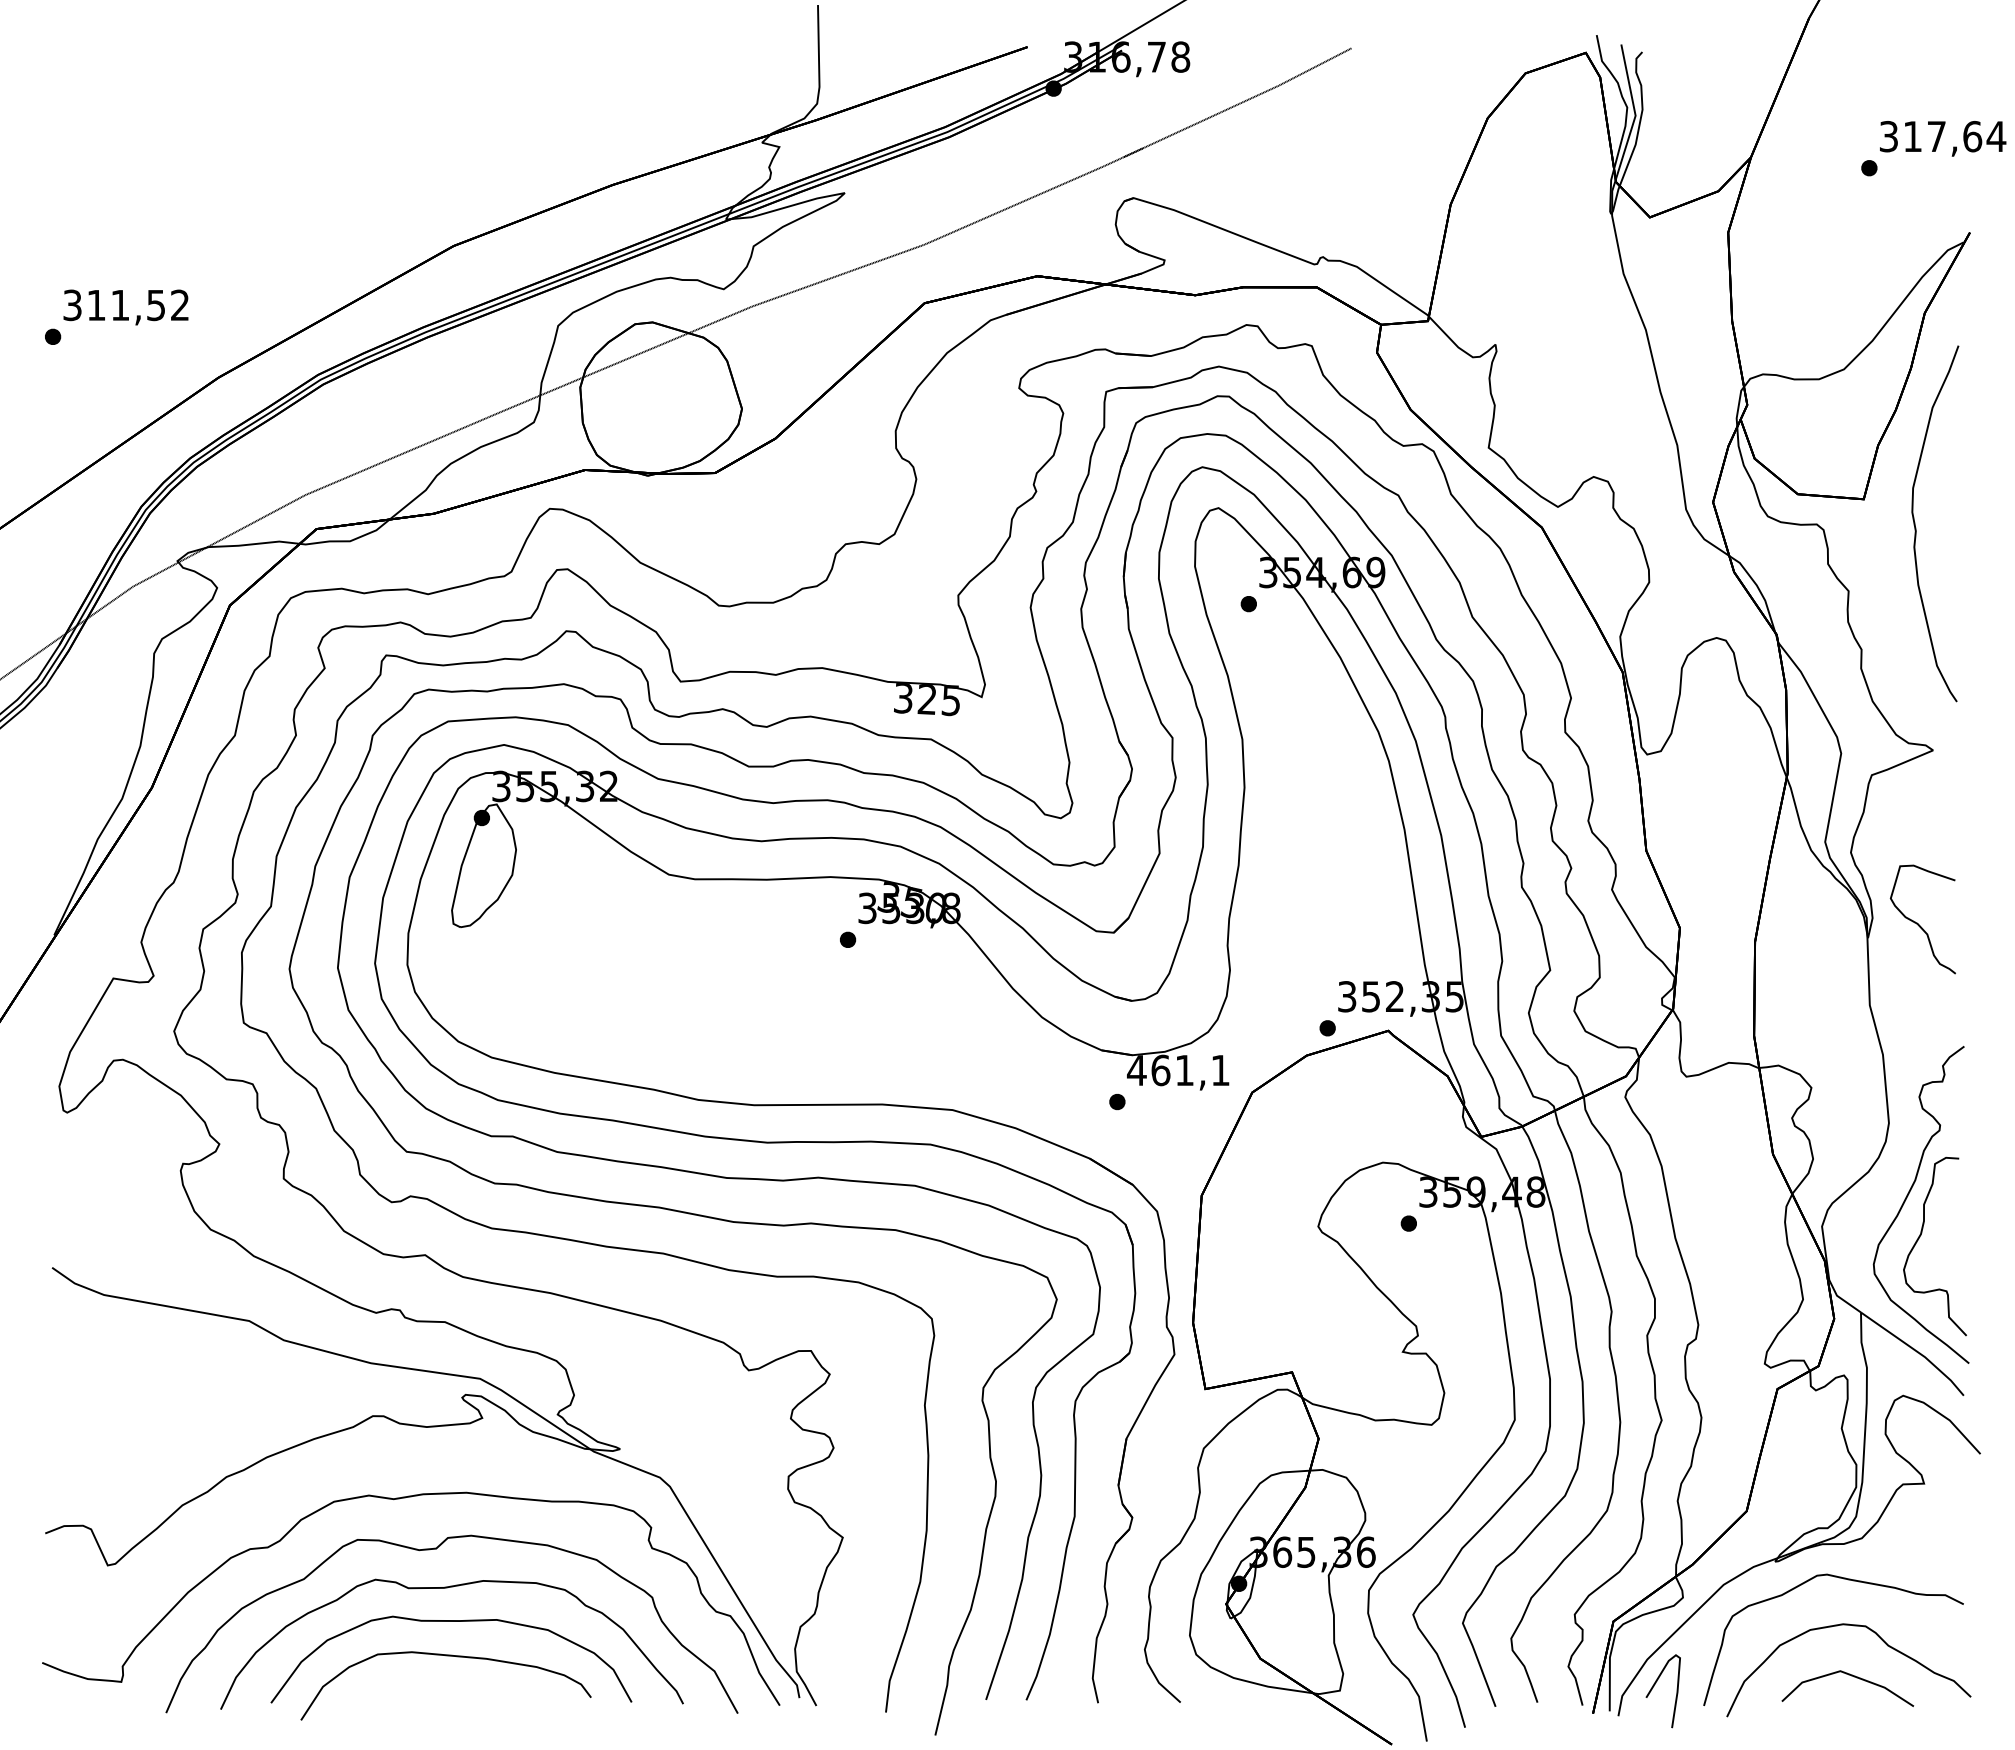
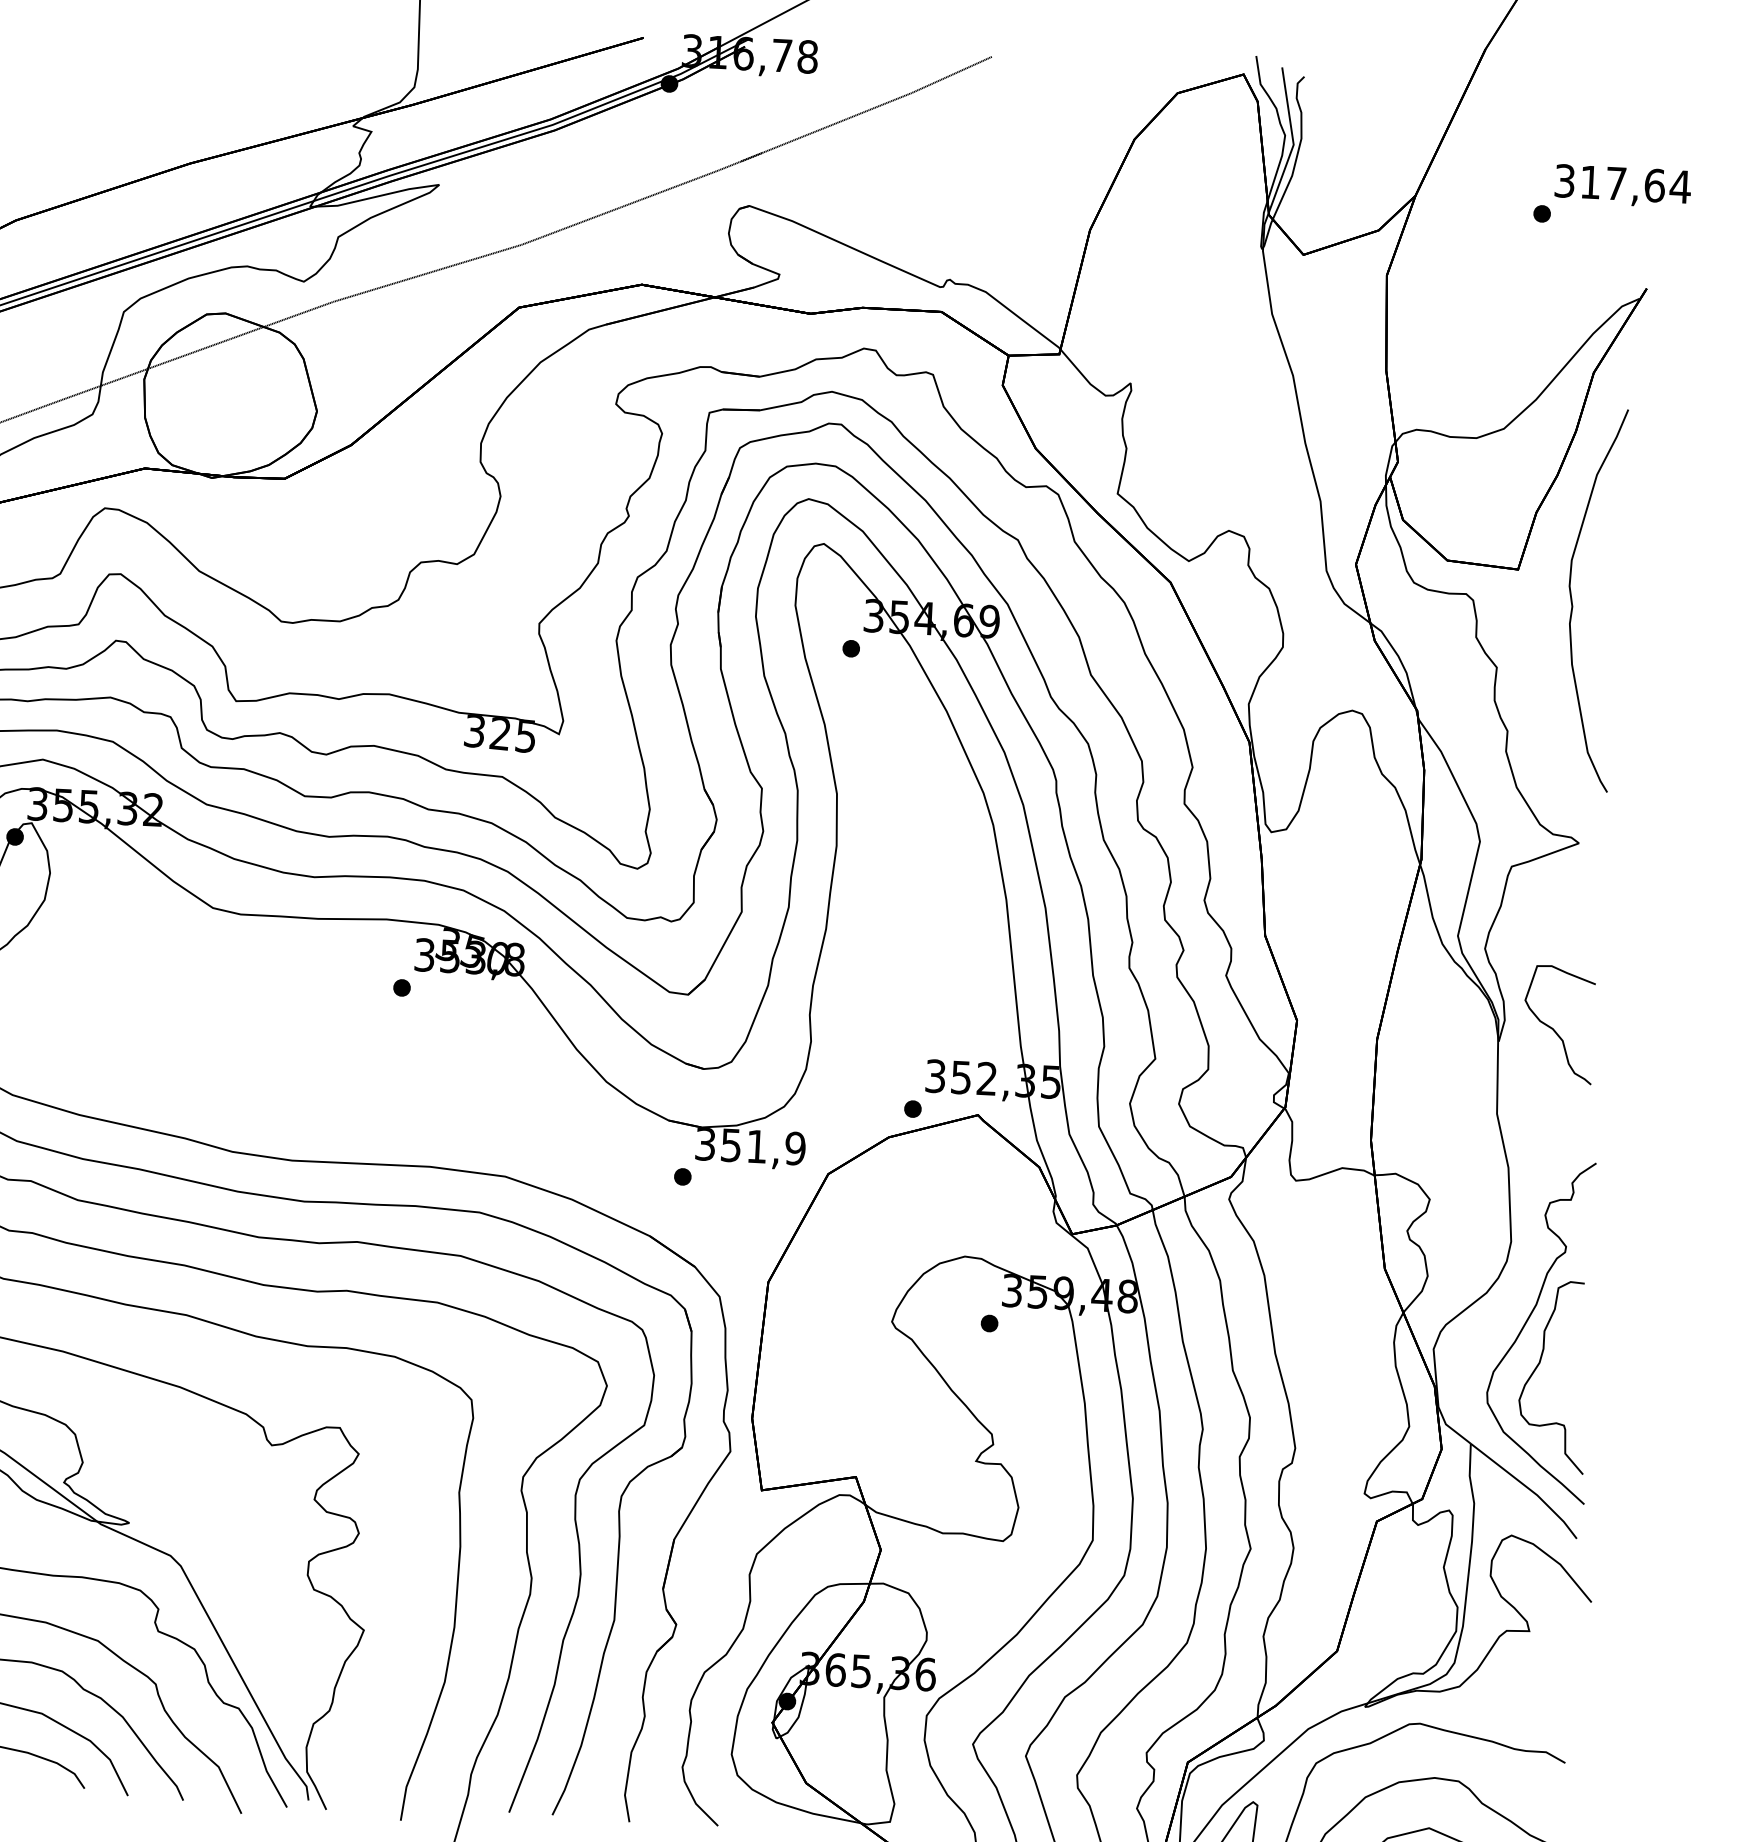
text: (1178, 1070) -> (750, 1146), 461,1 -> 351,9

